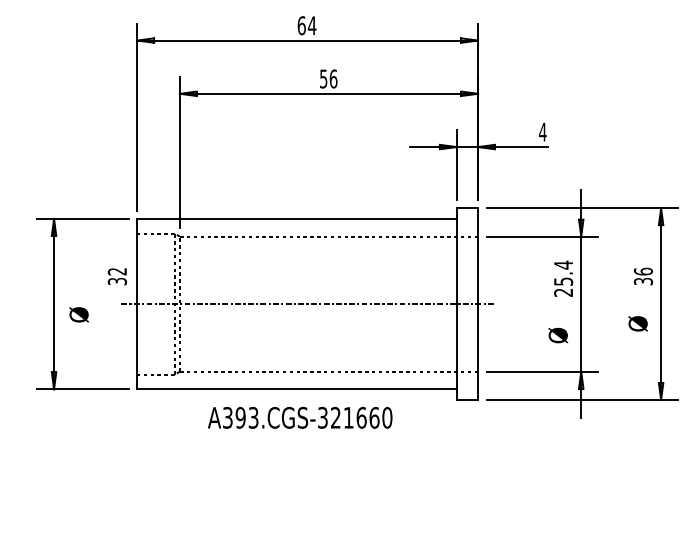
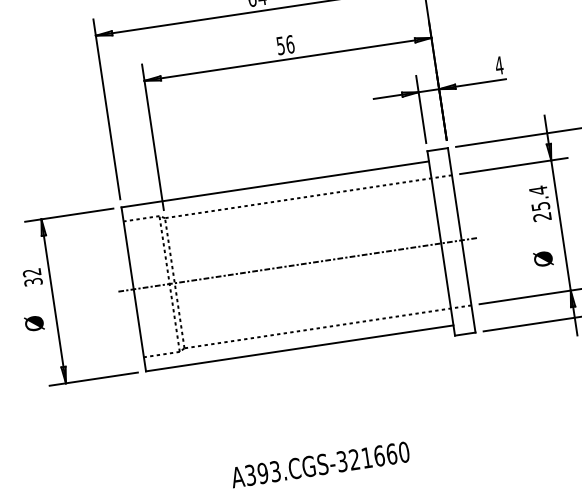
text: (116, 276) -> (31, 277), moved
text: (78, 314) -> (33, 323), moved
text: (300, 417) -> (320, 464), moved

